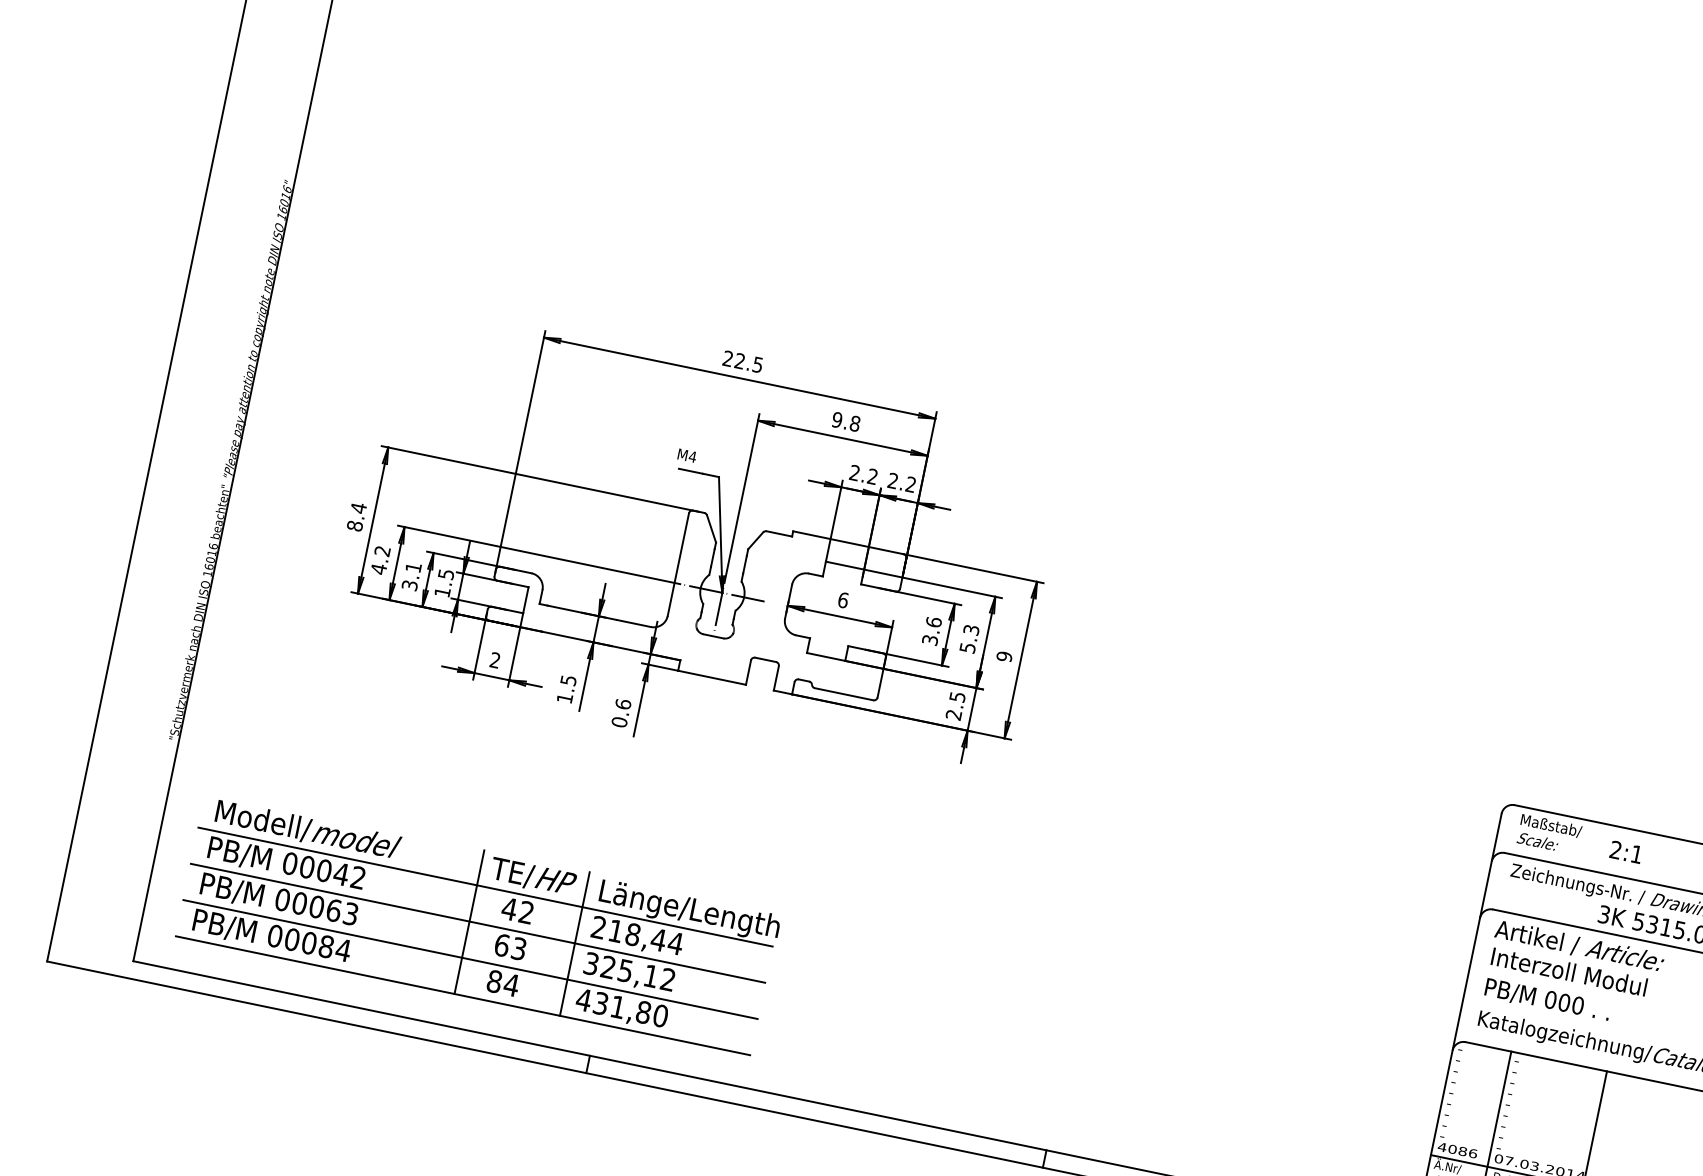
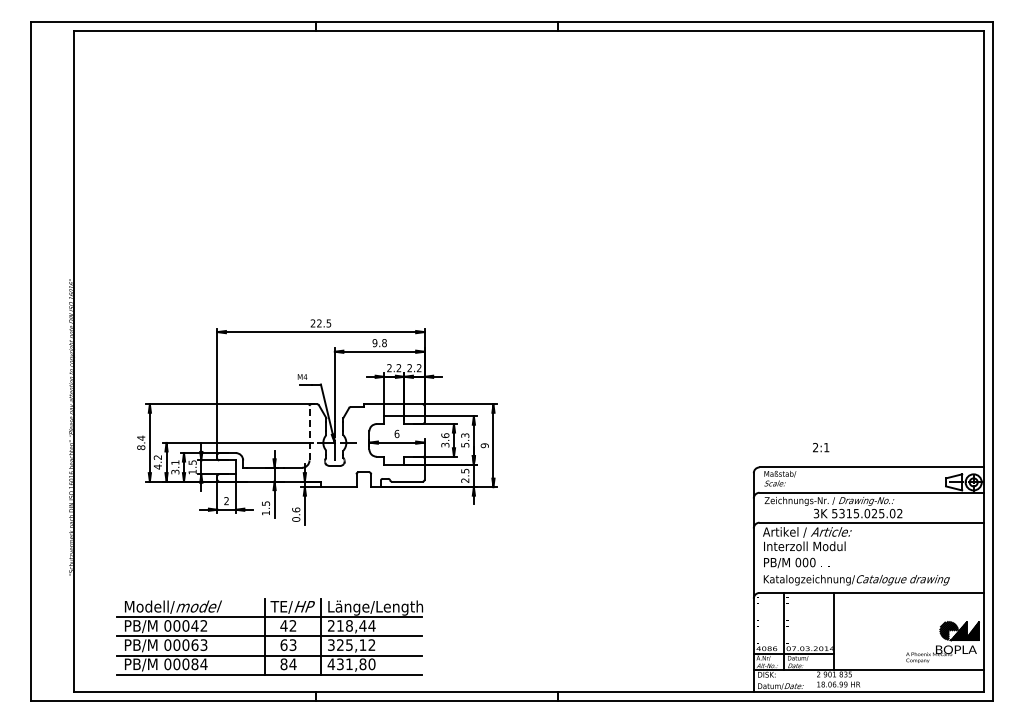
line: (678, 563) -> (309, 432), solid -> dashed
text: (1627, 852) -> (821, 447), moved
part: (477, 923) -> (269, 636), moved

